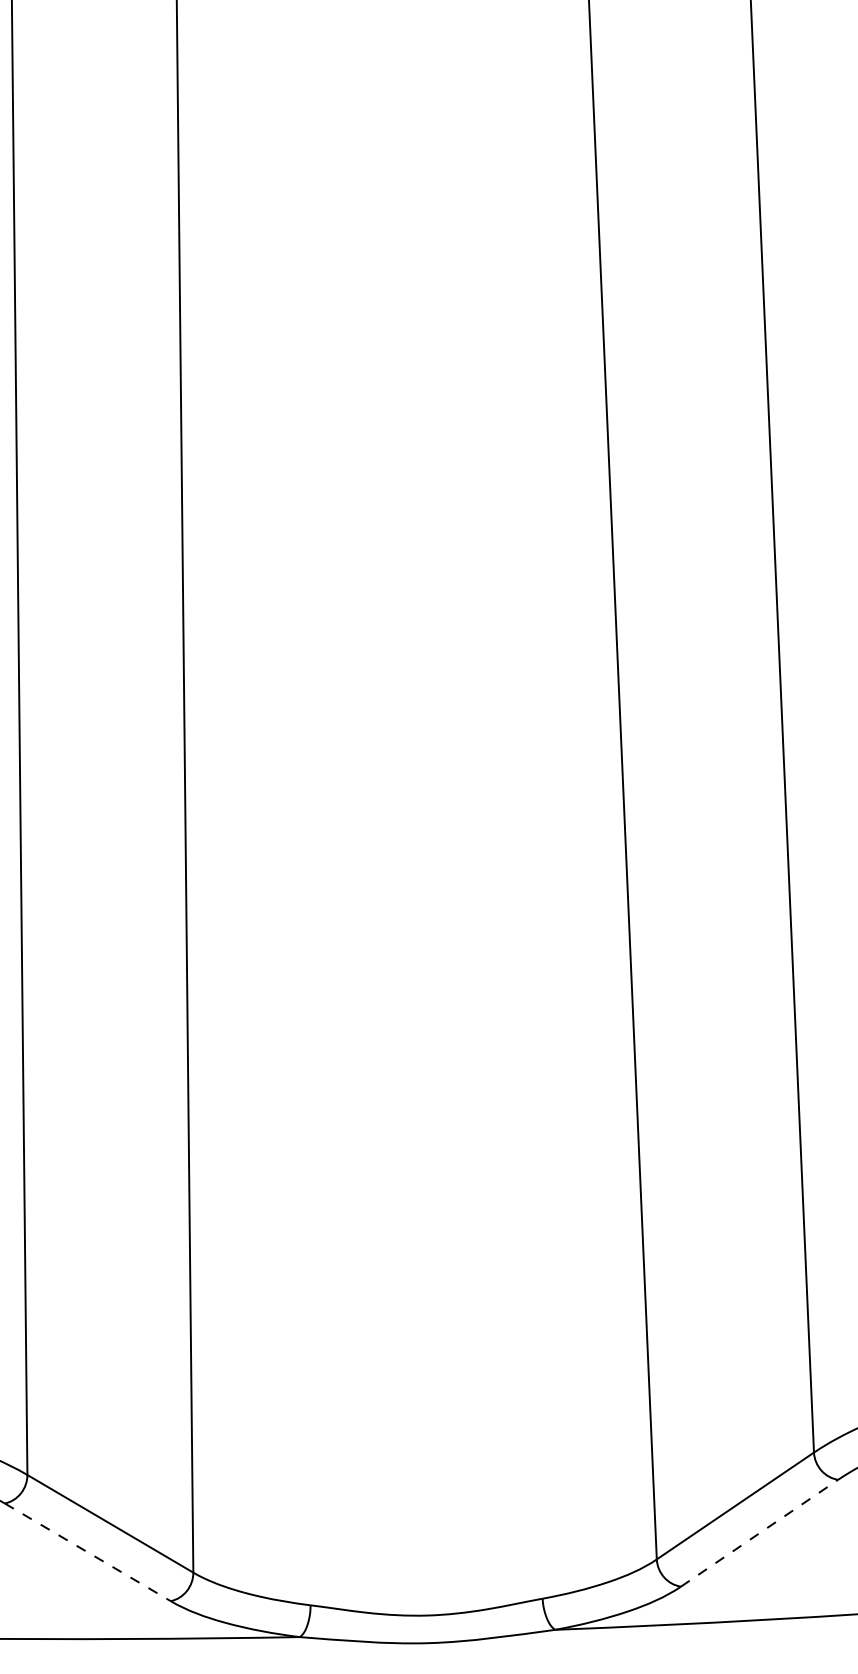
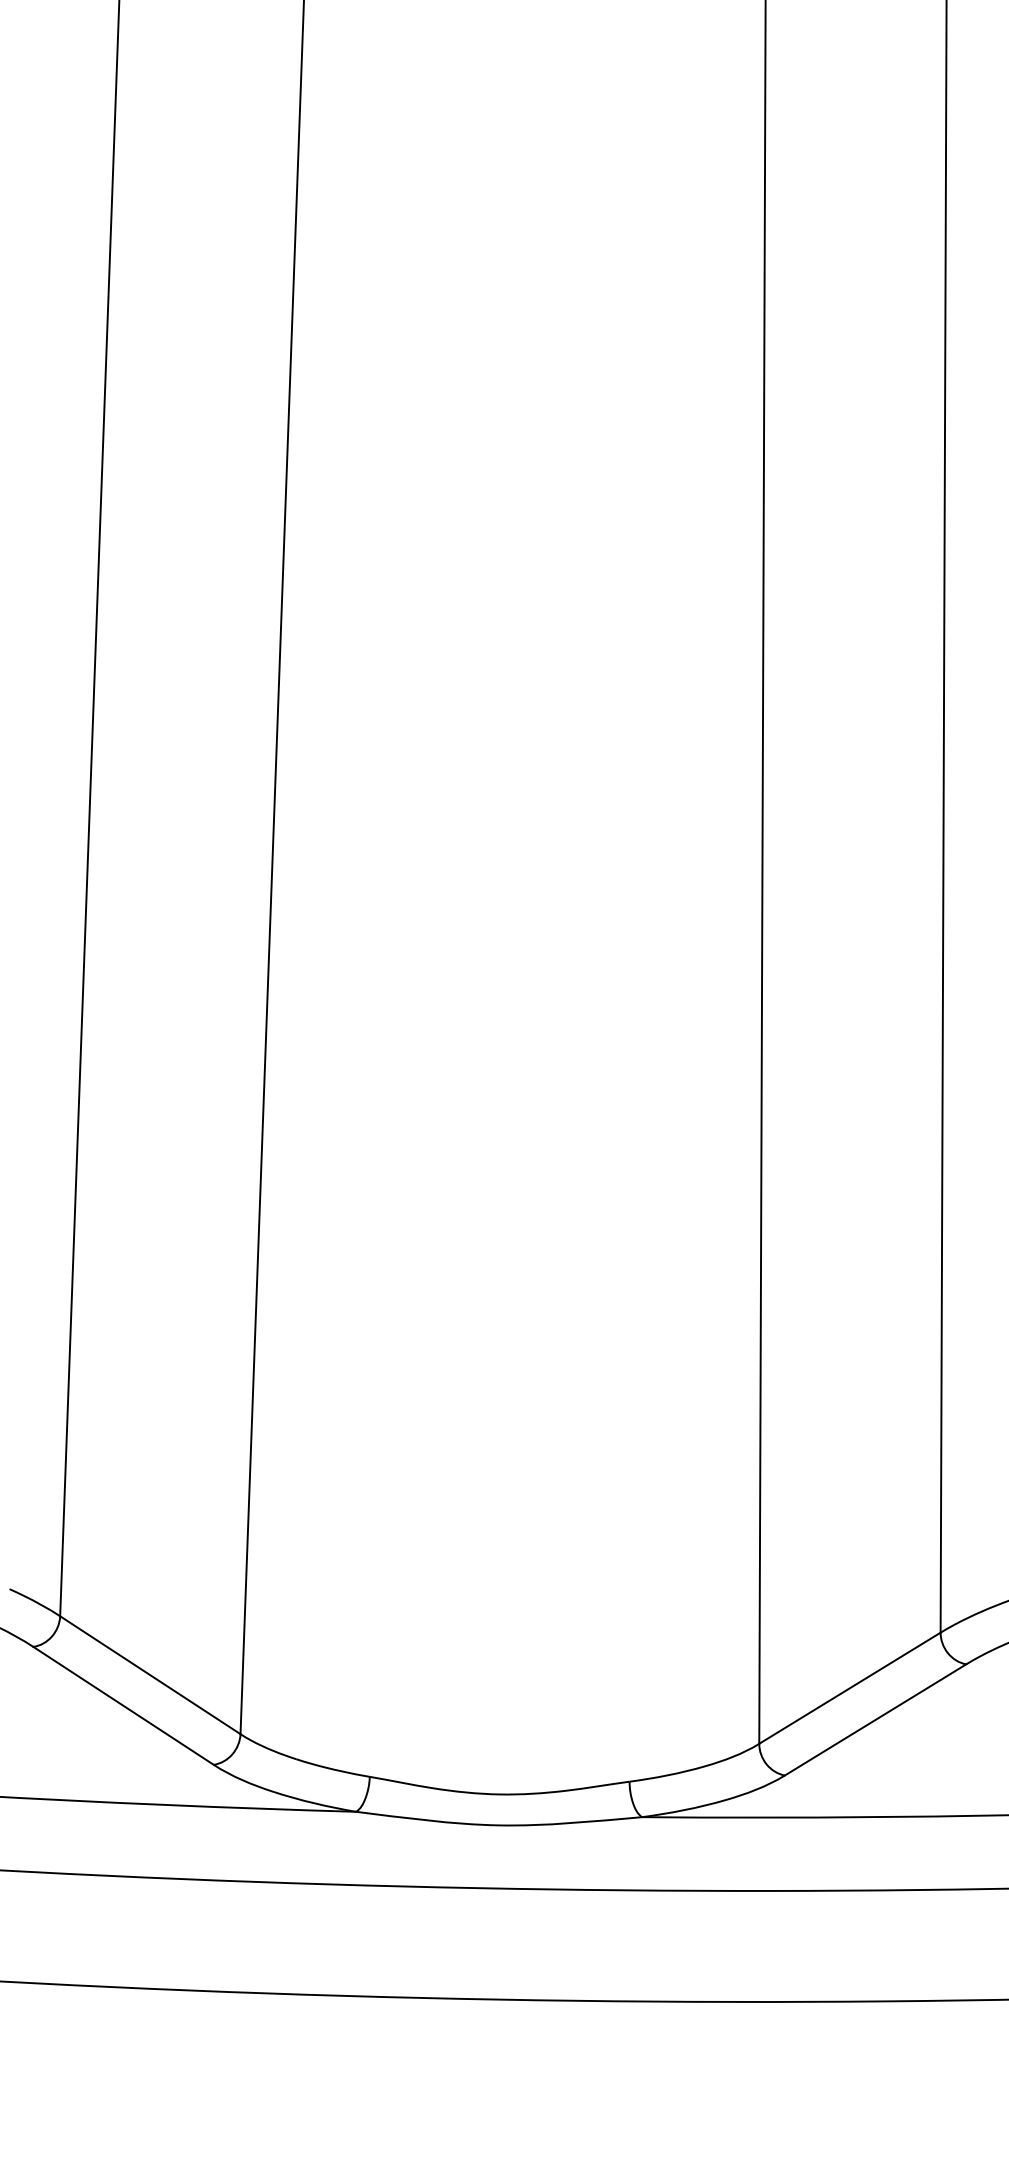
line: (760, 1532) -> (876, 1719), dashed -> solid
line: (87, 1551) -> (123, 1705), dashed -> solid

